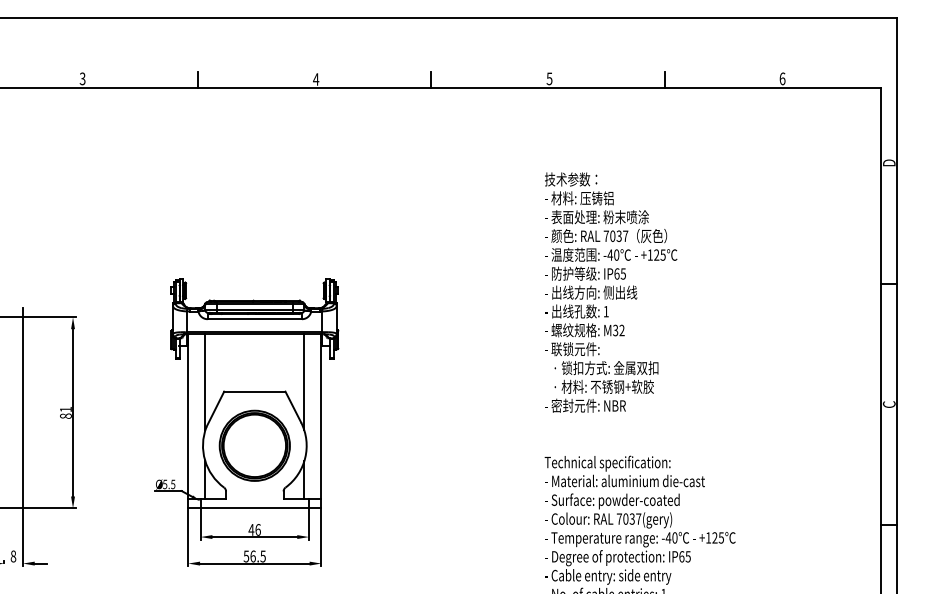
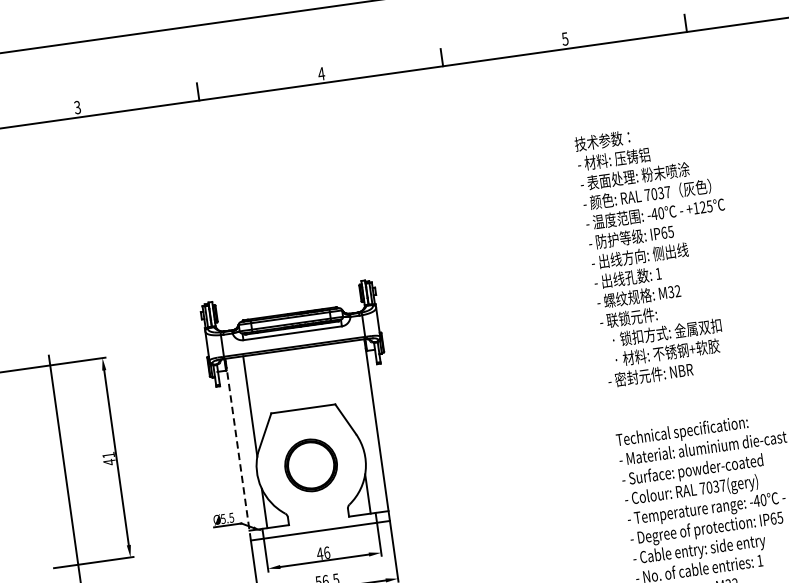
line: (304, 382) -> (353, 392), removed
text: (65, 416) -> (109, 462), 81 -> 41
line: (188, 421) -> (238, 449), solid -> dashed
part: (254, 445) -> (310, 465), size x0.7

